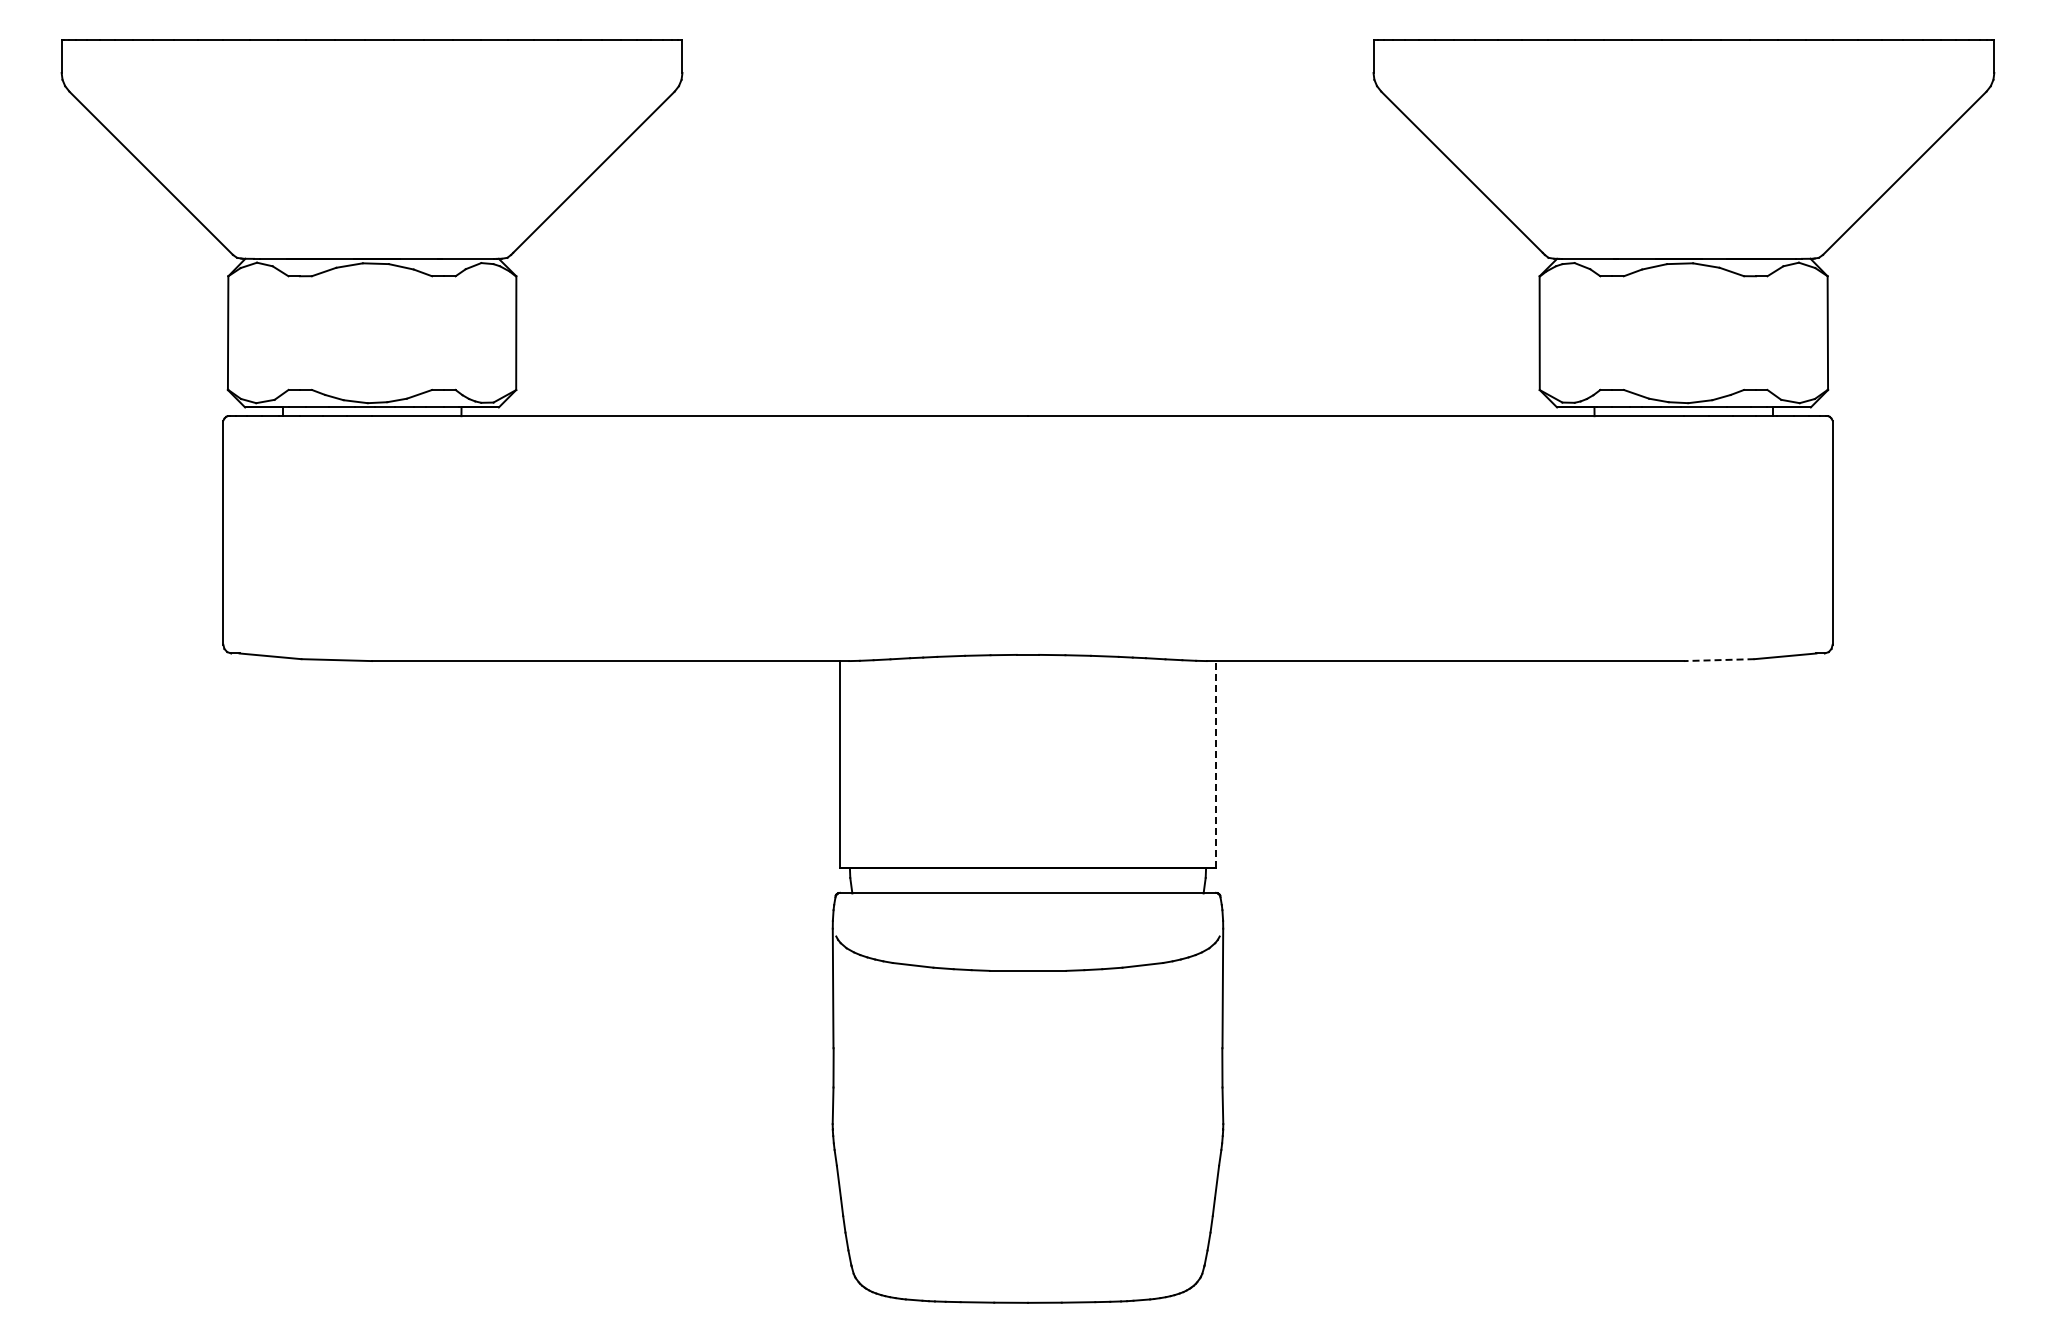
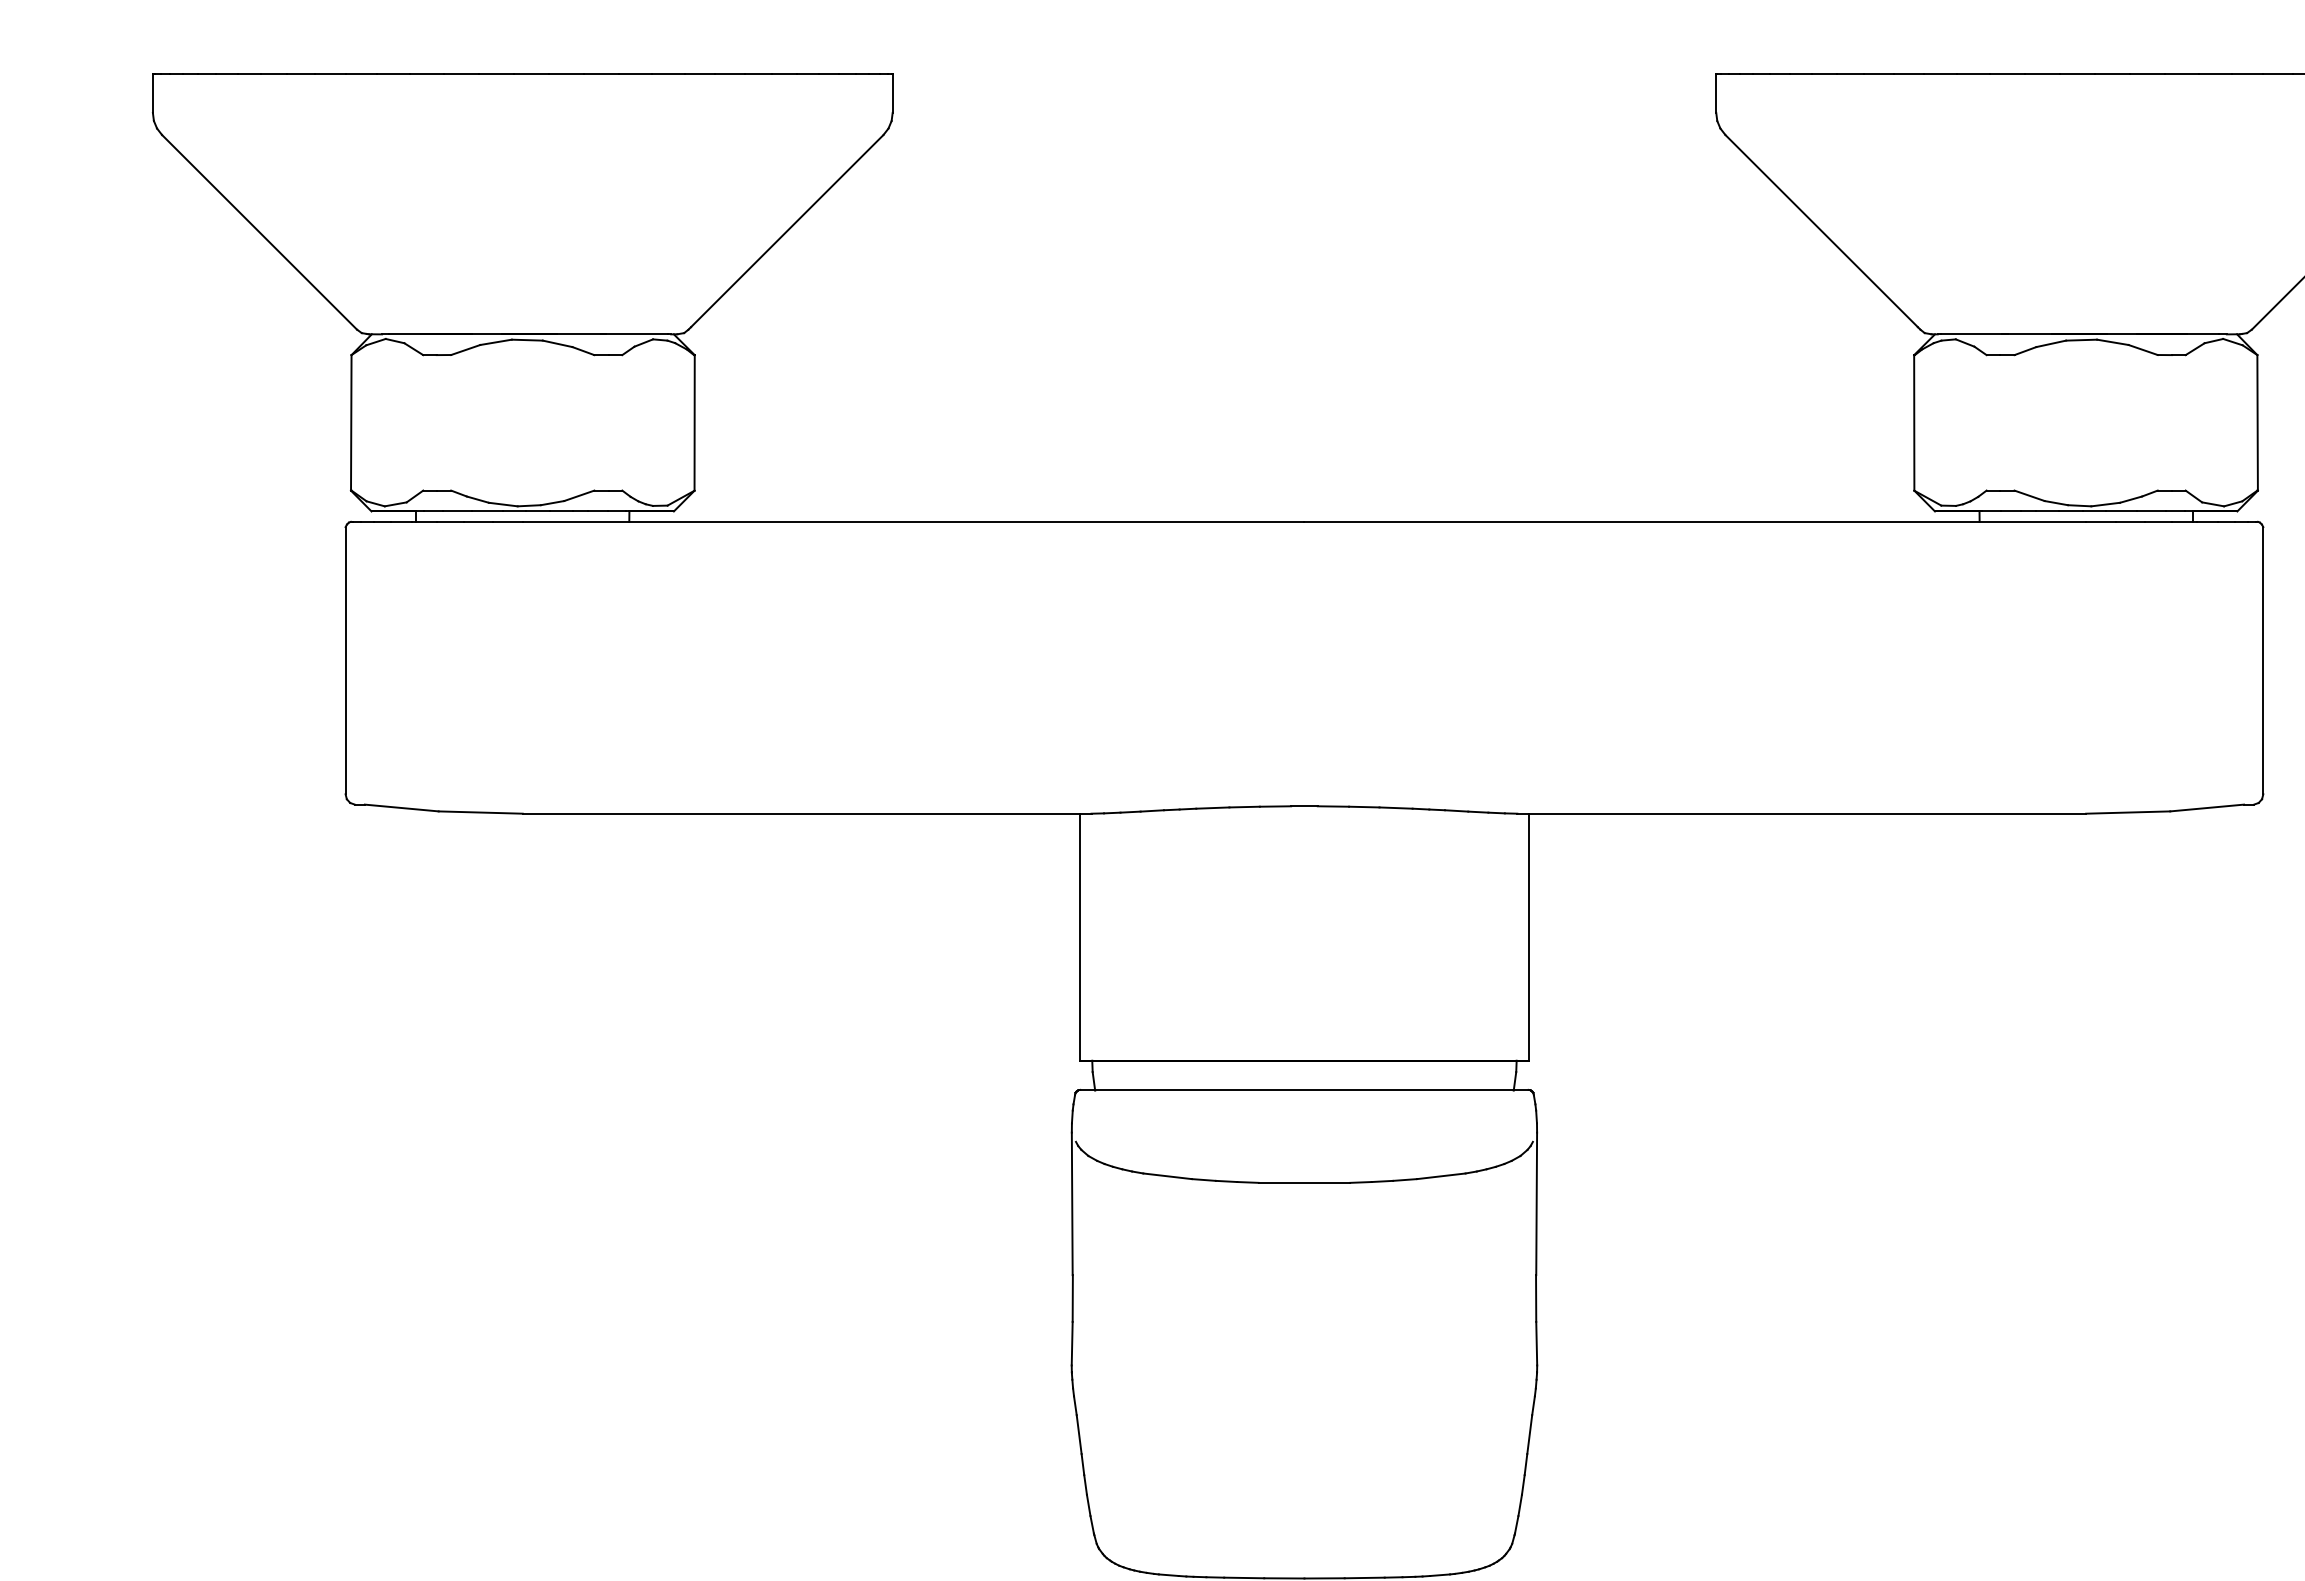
line: (1718, 660) -> (2127, 812), dashed -> solid
line: (1216, 764) -> (1529, 936), dashed -> solid

